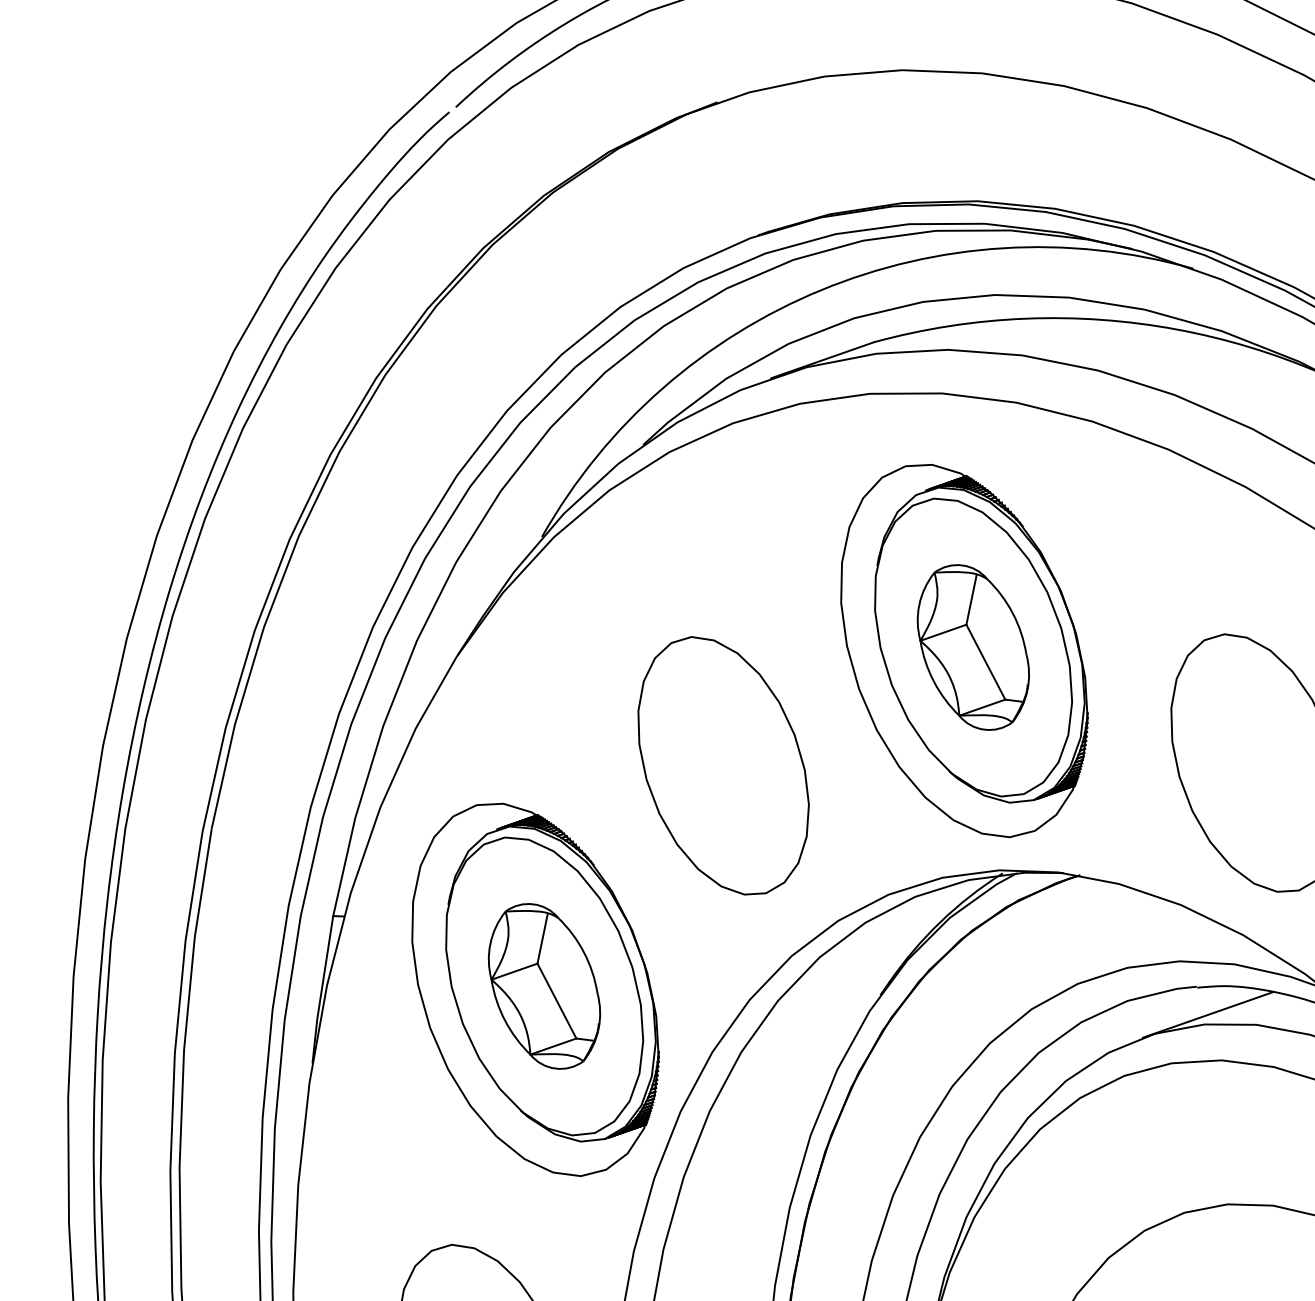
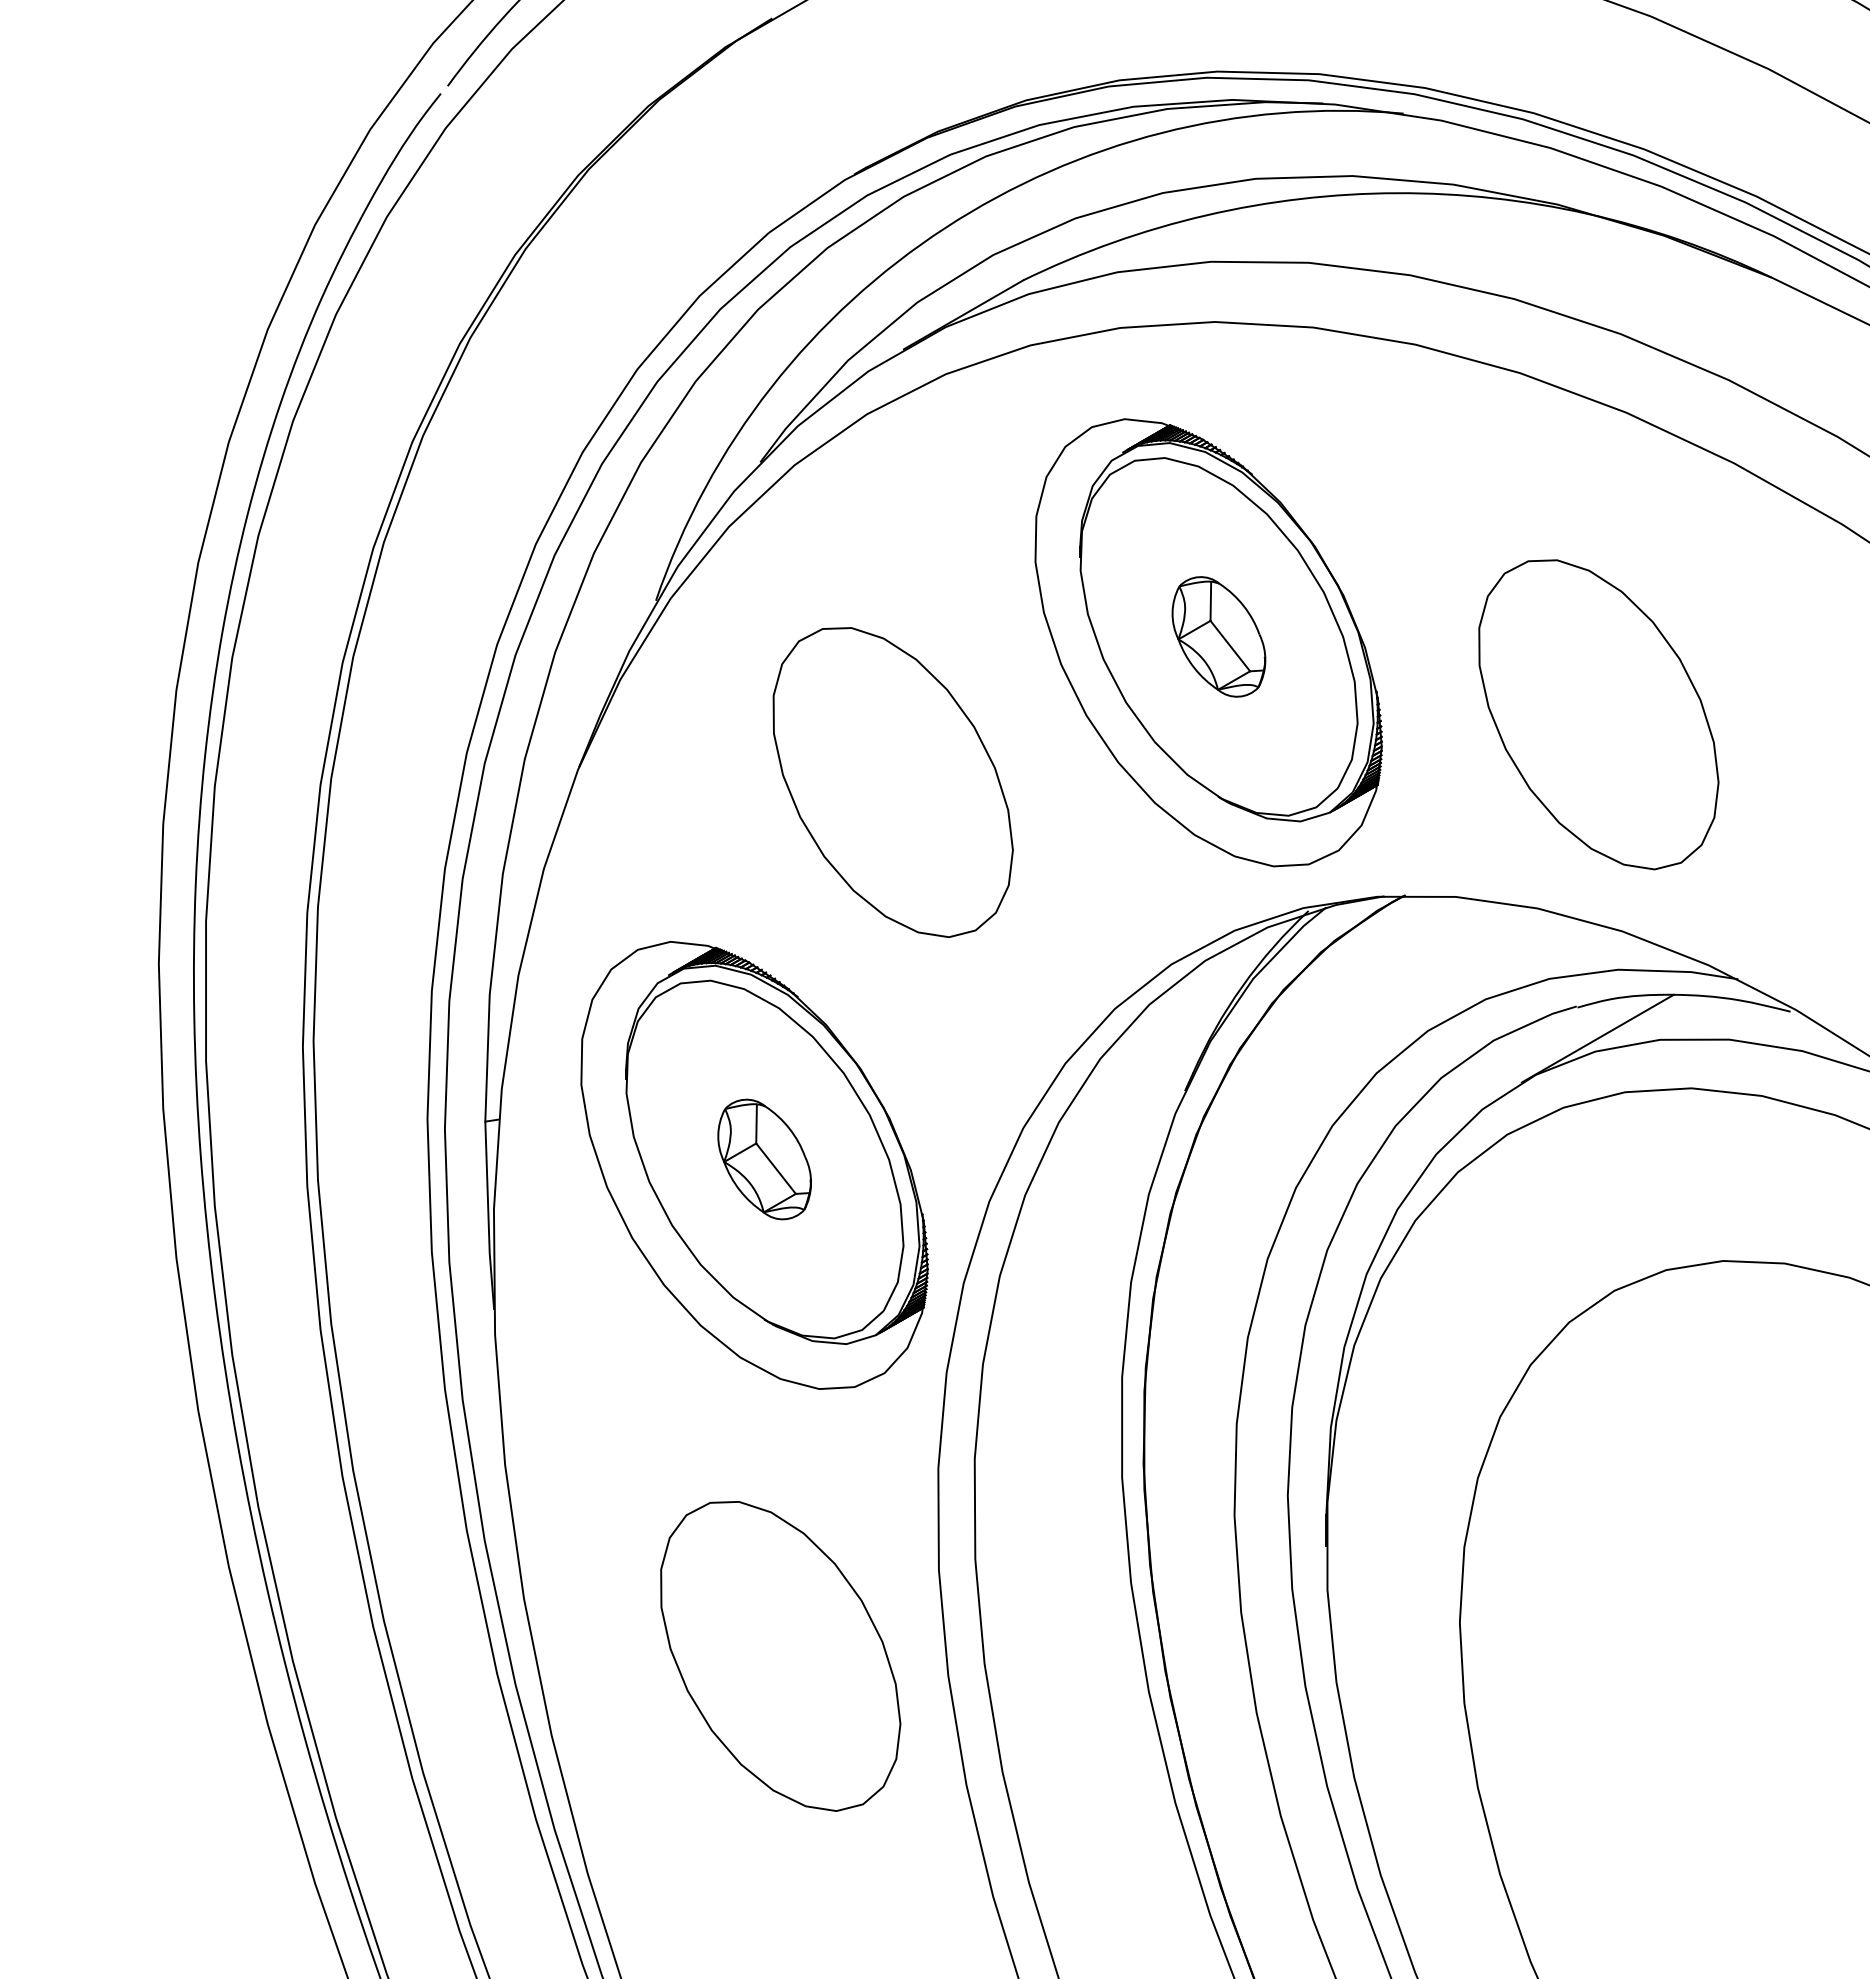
part: (973, 647) -> (1218, 636), size x0.6
part: (723, 766) -> (892, 782), moved
part: (544, 986) -> (764, 1159), size x0.6

